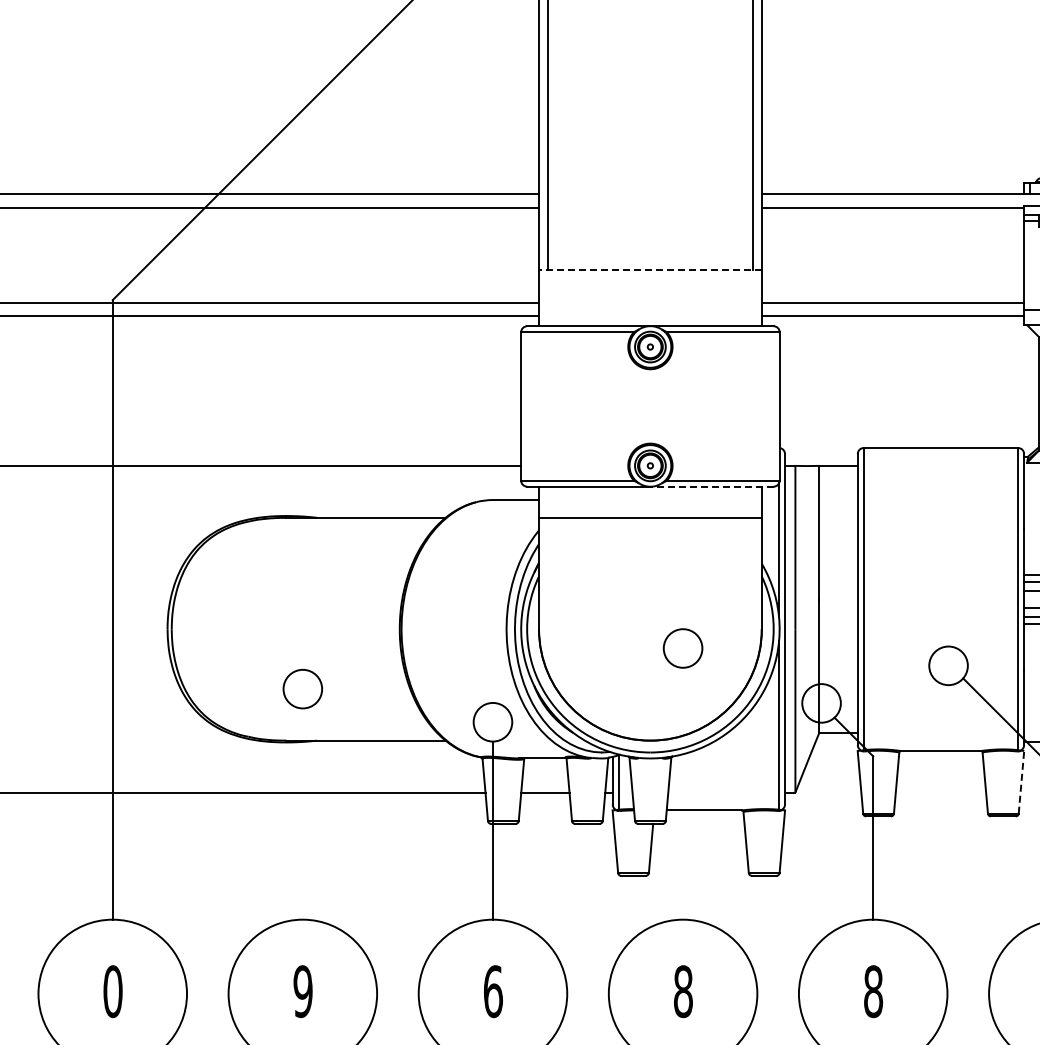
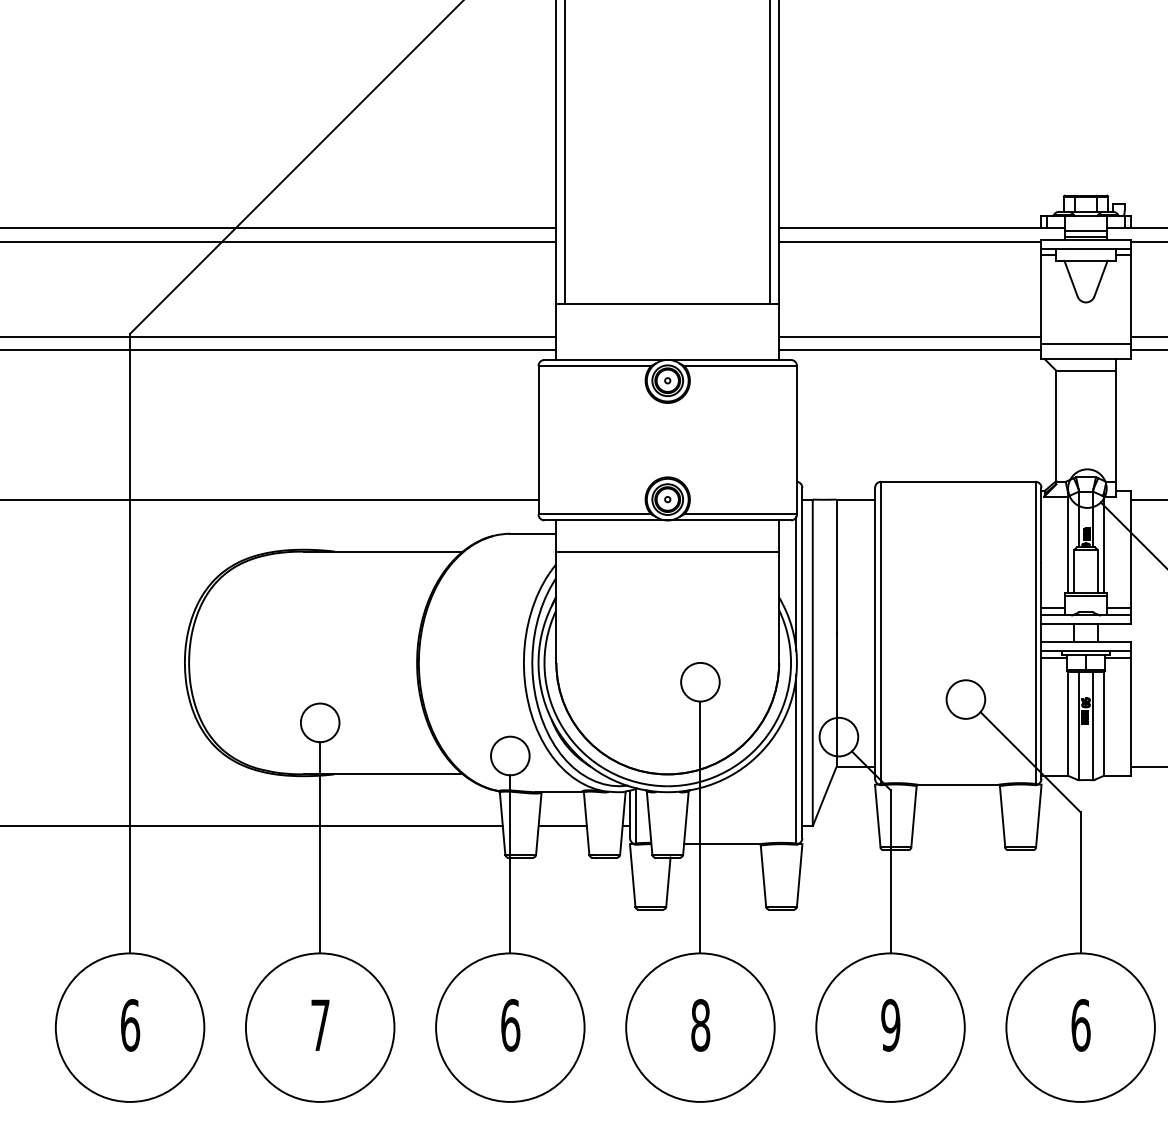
line: (650, 270) -> (667, 304), dashed -> solid
line: (712, 486) -> (729, 520), dashed -> solid
line: (1021, 781) -> (1038, 815), dashed -> solid
line: (683, 793) -> (700, 827), added
line: (303, 813) -> (320, 847), added
text: (113, 991) -> (130, 1025), 0 -> 6
text: (302, 991) -> (319, 1025), 9 -> 7
text: (873, 991) -> (890, 1025), 8 -> 9

